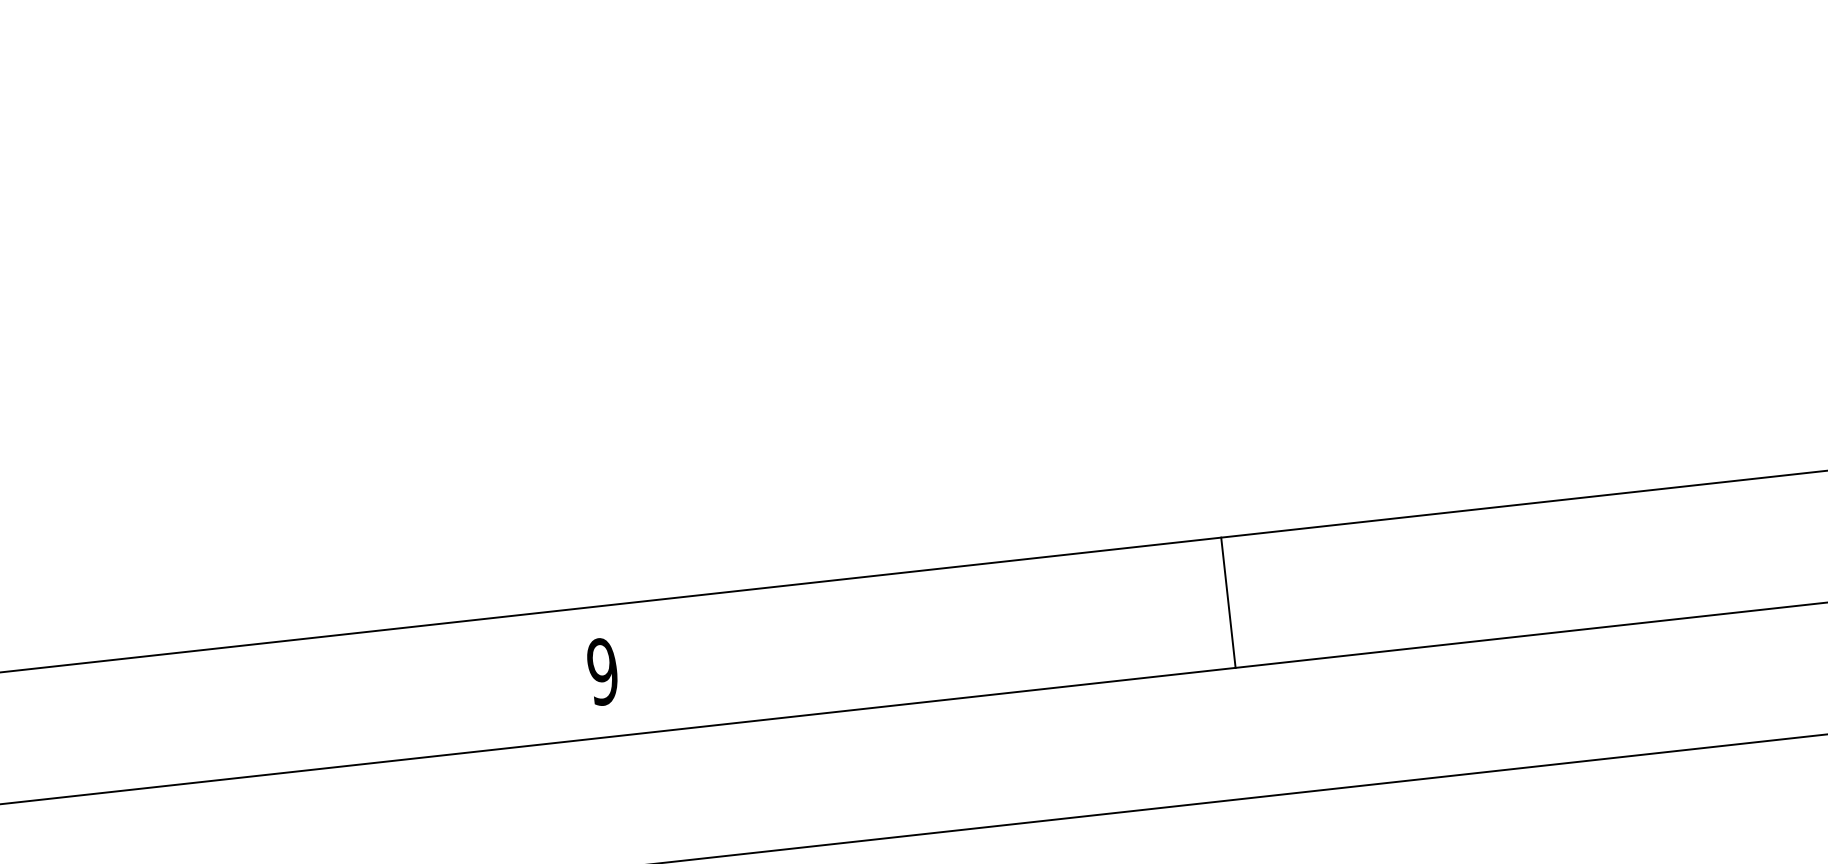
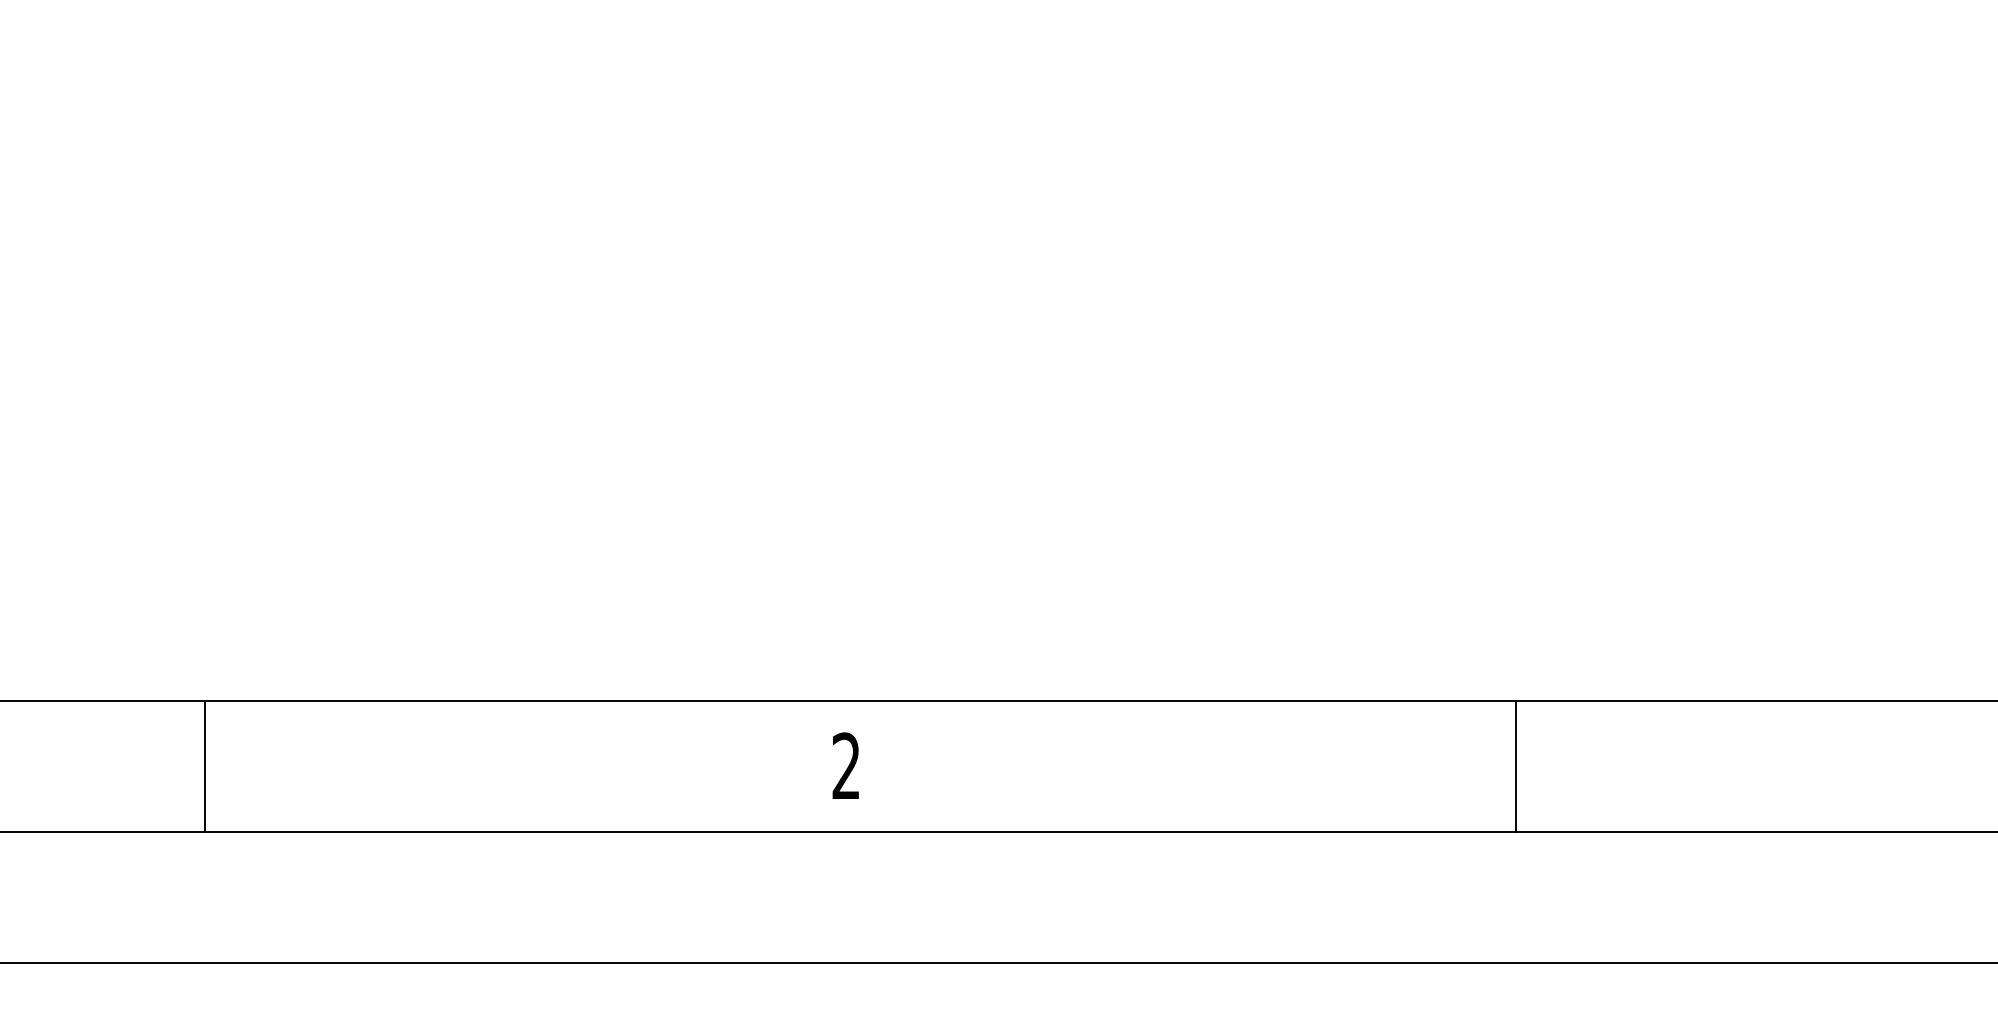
line: (1228, 602) -> (1515, 765), moved
text: (603, 672) -> (846, 766), 9 -> 2

